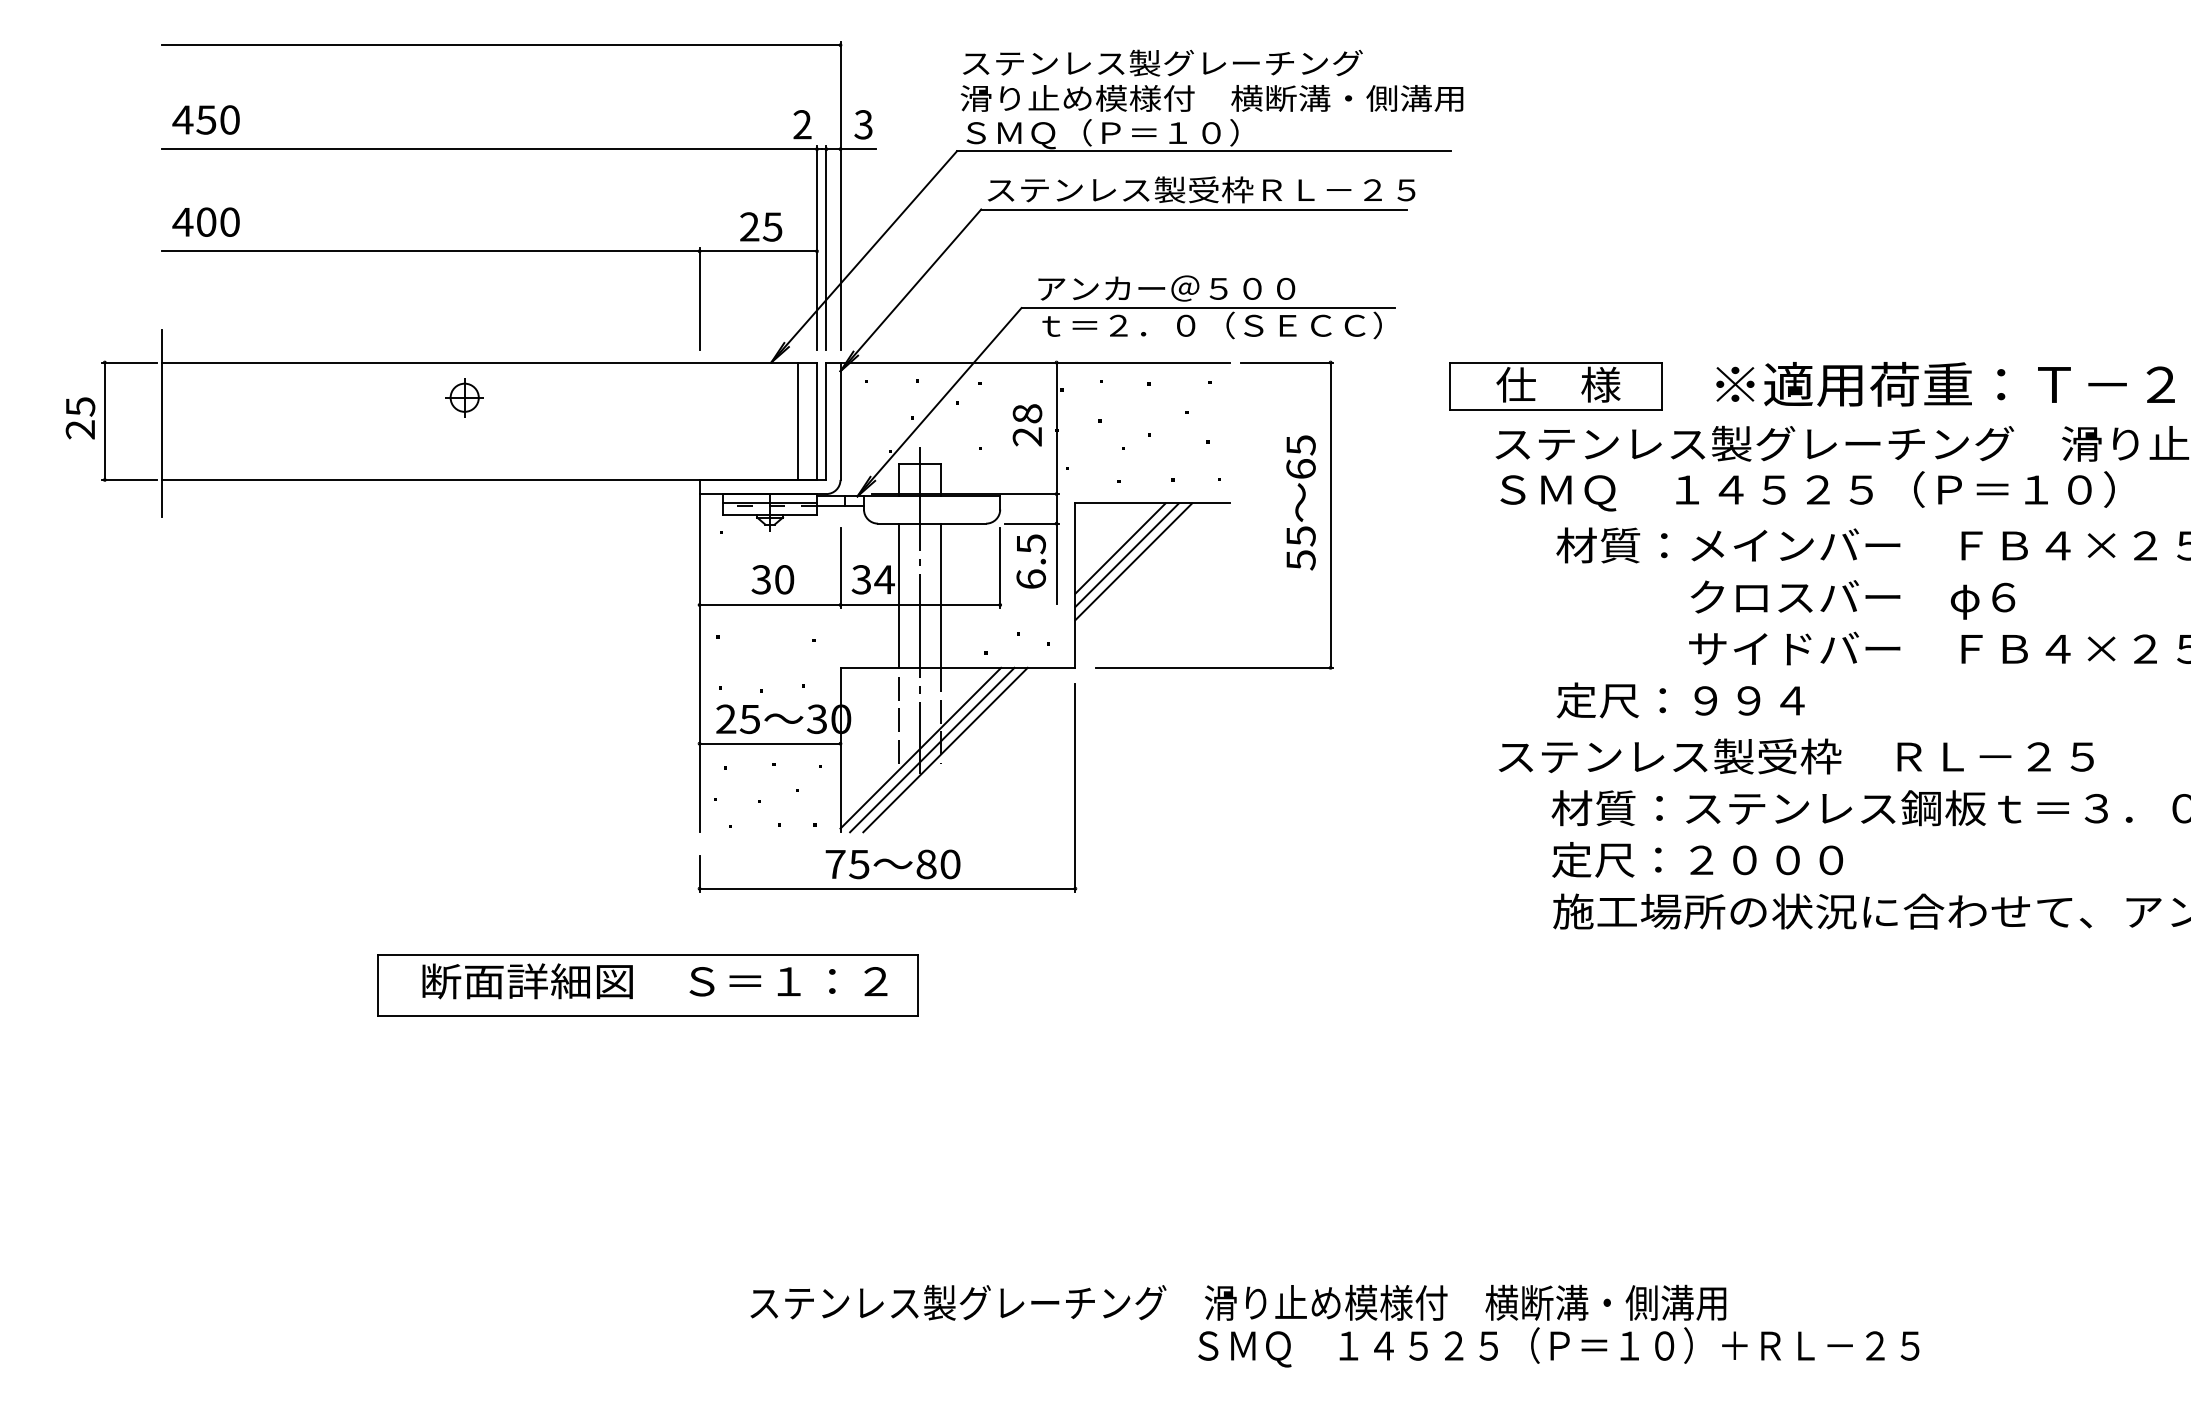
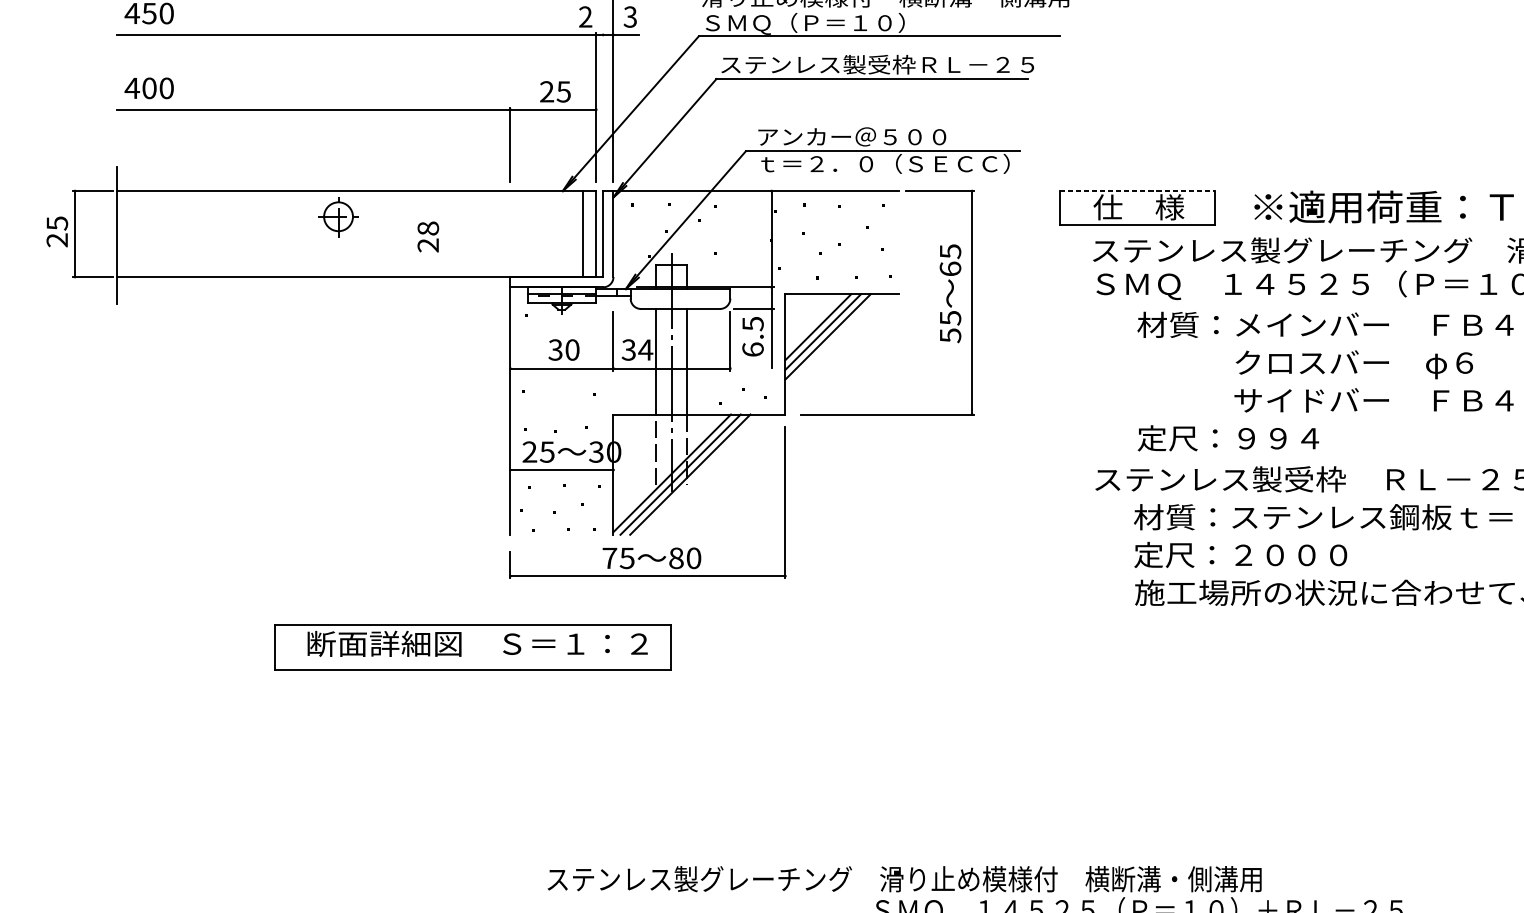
line: (826, 248) -> (603, 107), removed
line: (1556, 362) -> (1137, 191), solid -> dashed
part: (464, 397) -> (338, 216), size x1.4
text: (1027, 425) -> (428, 237), moved

